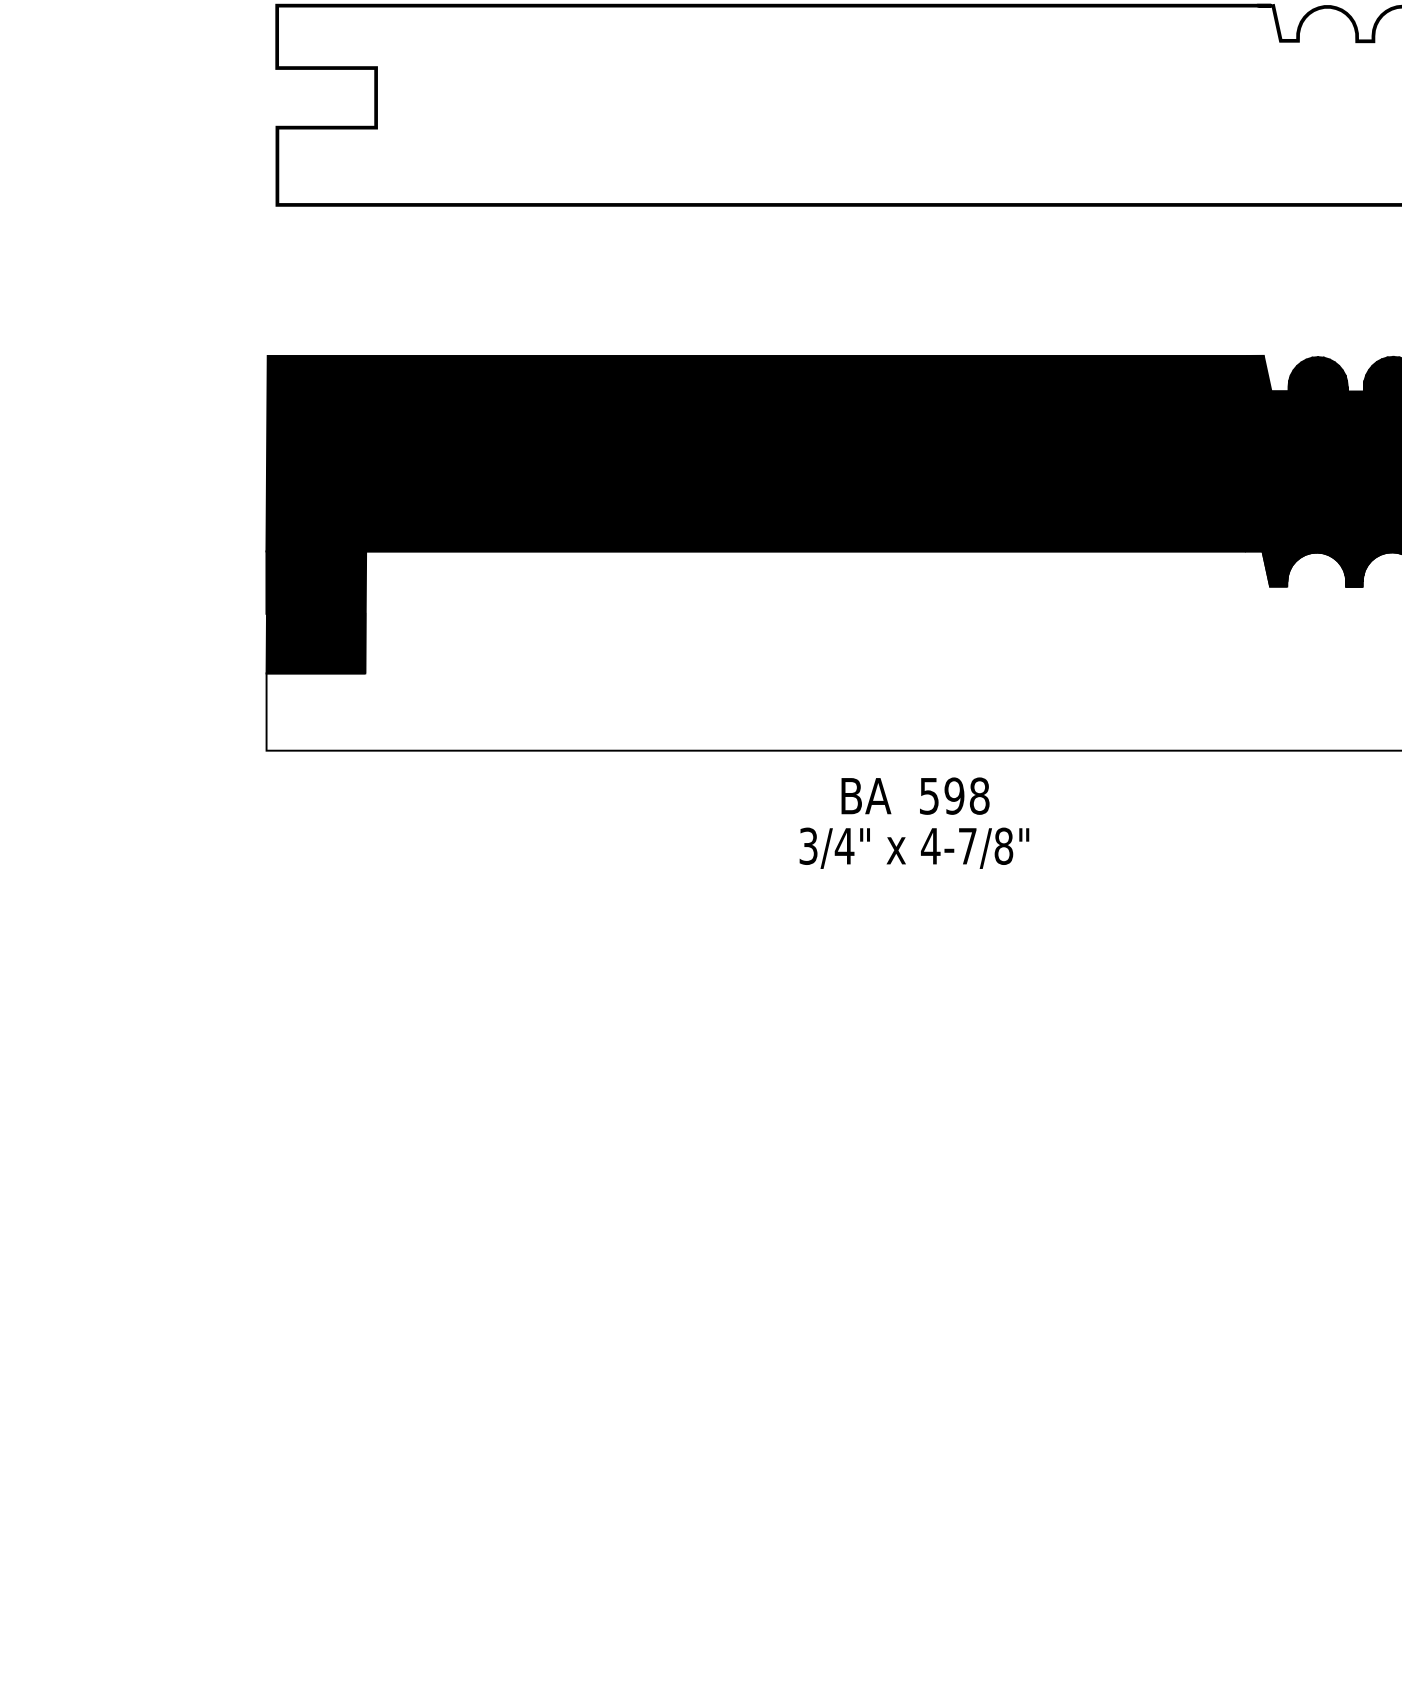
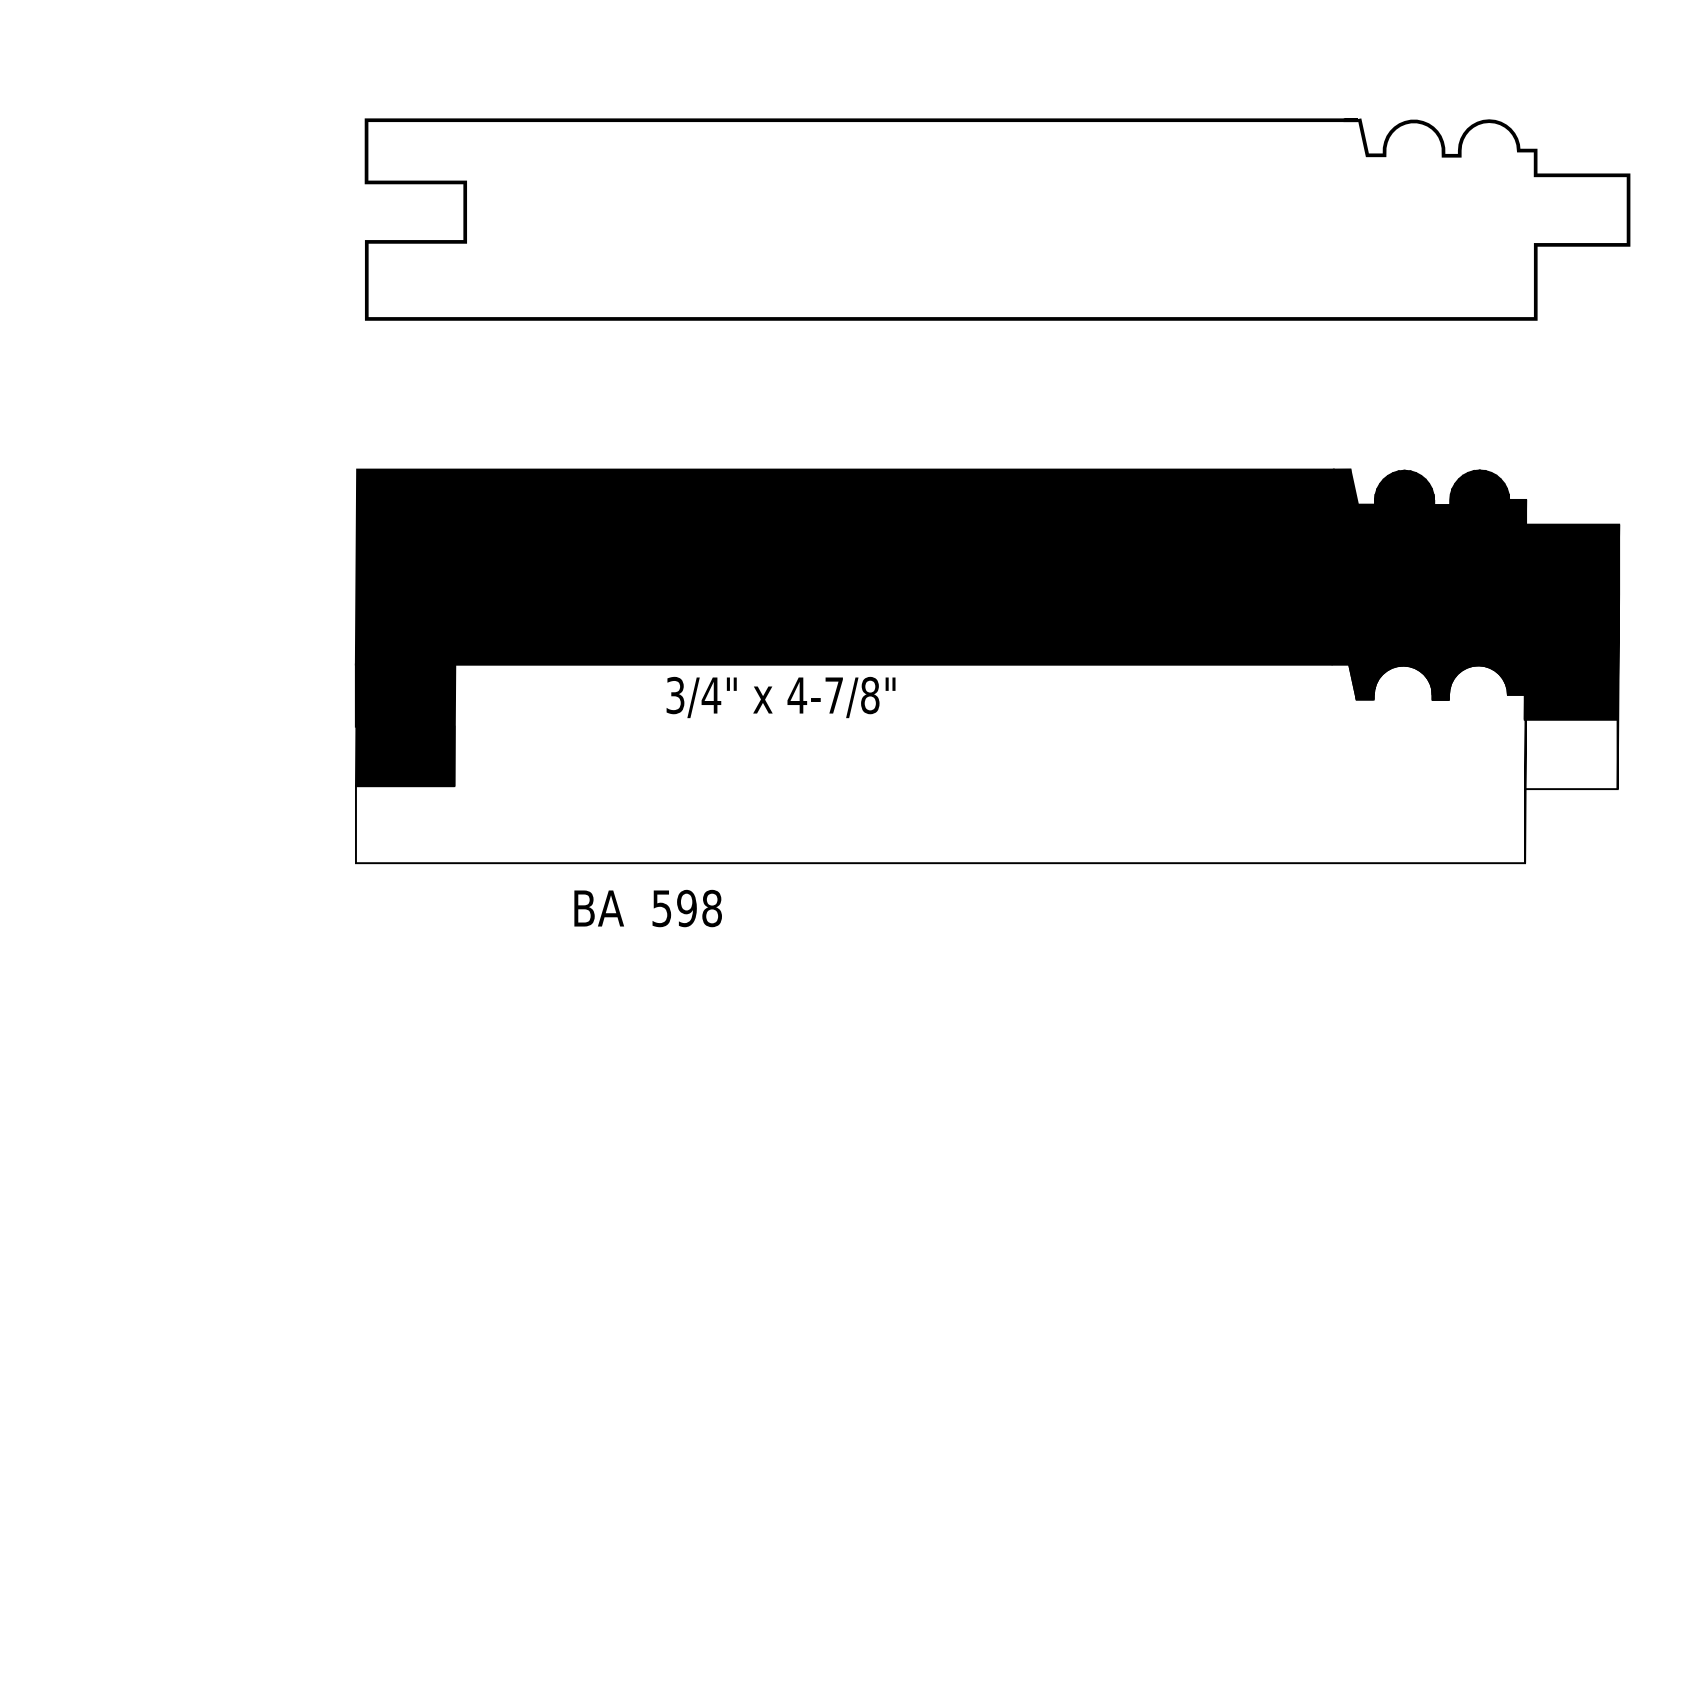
text: (914, 796) -> (647, 908), moved
text: (913, 848) -> (780, 697), moved

